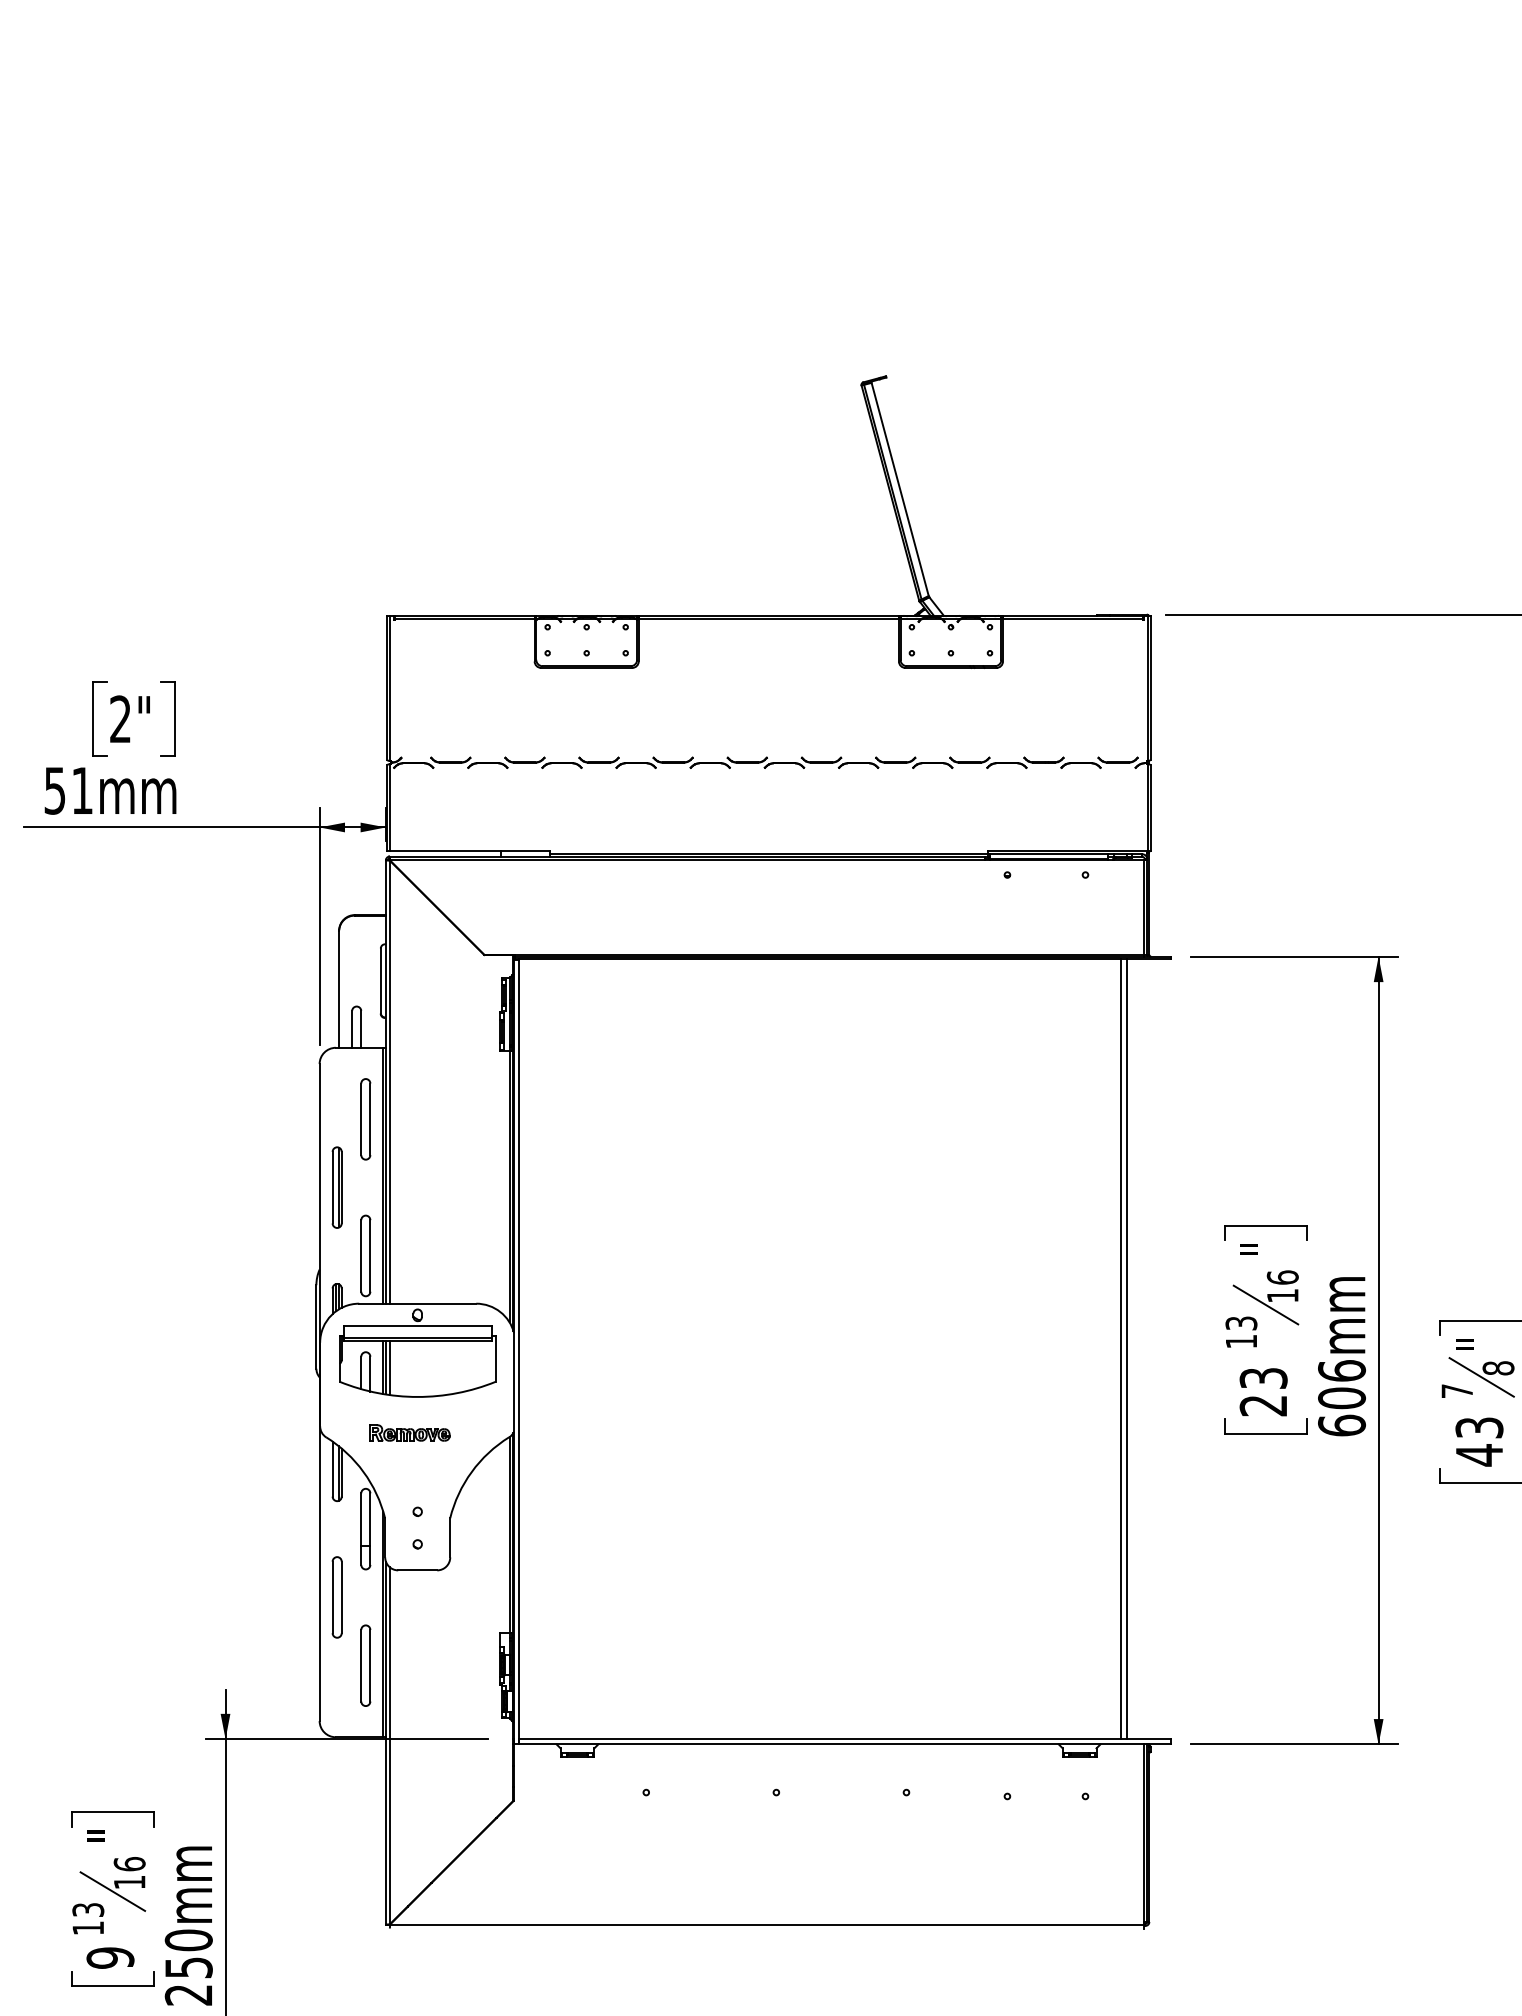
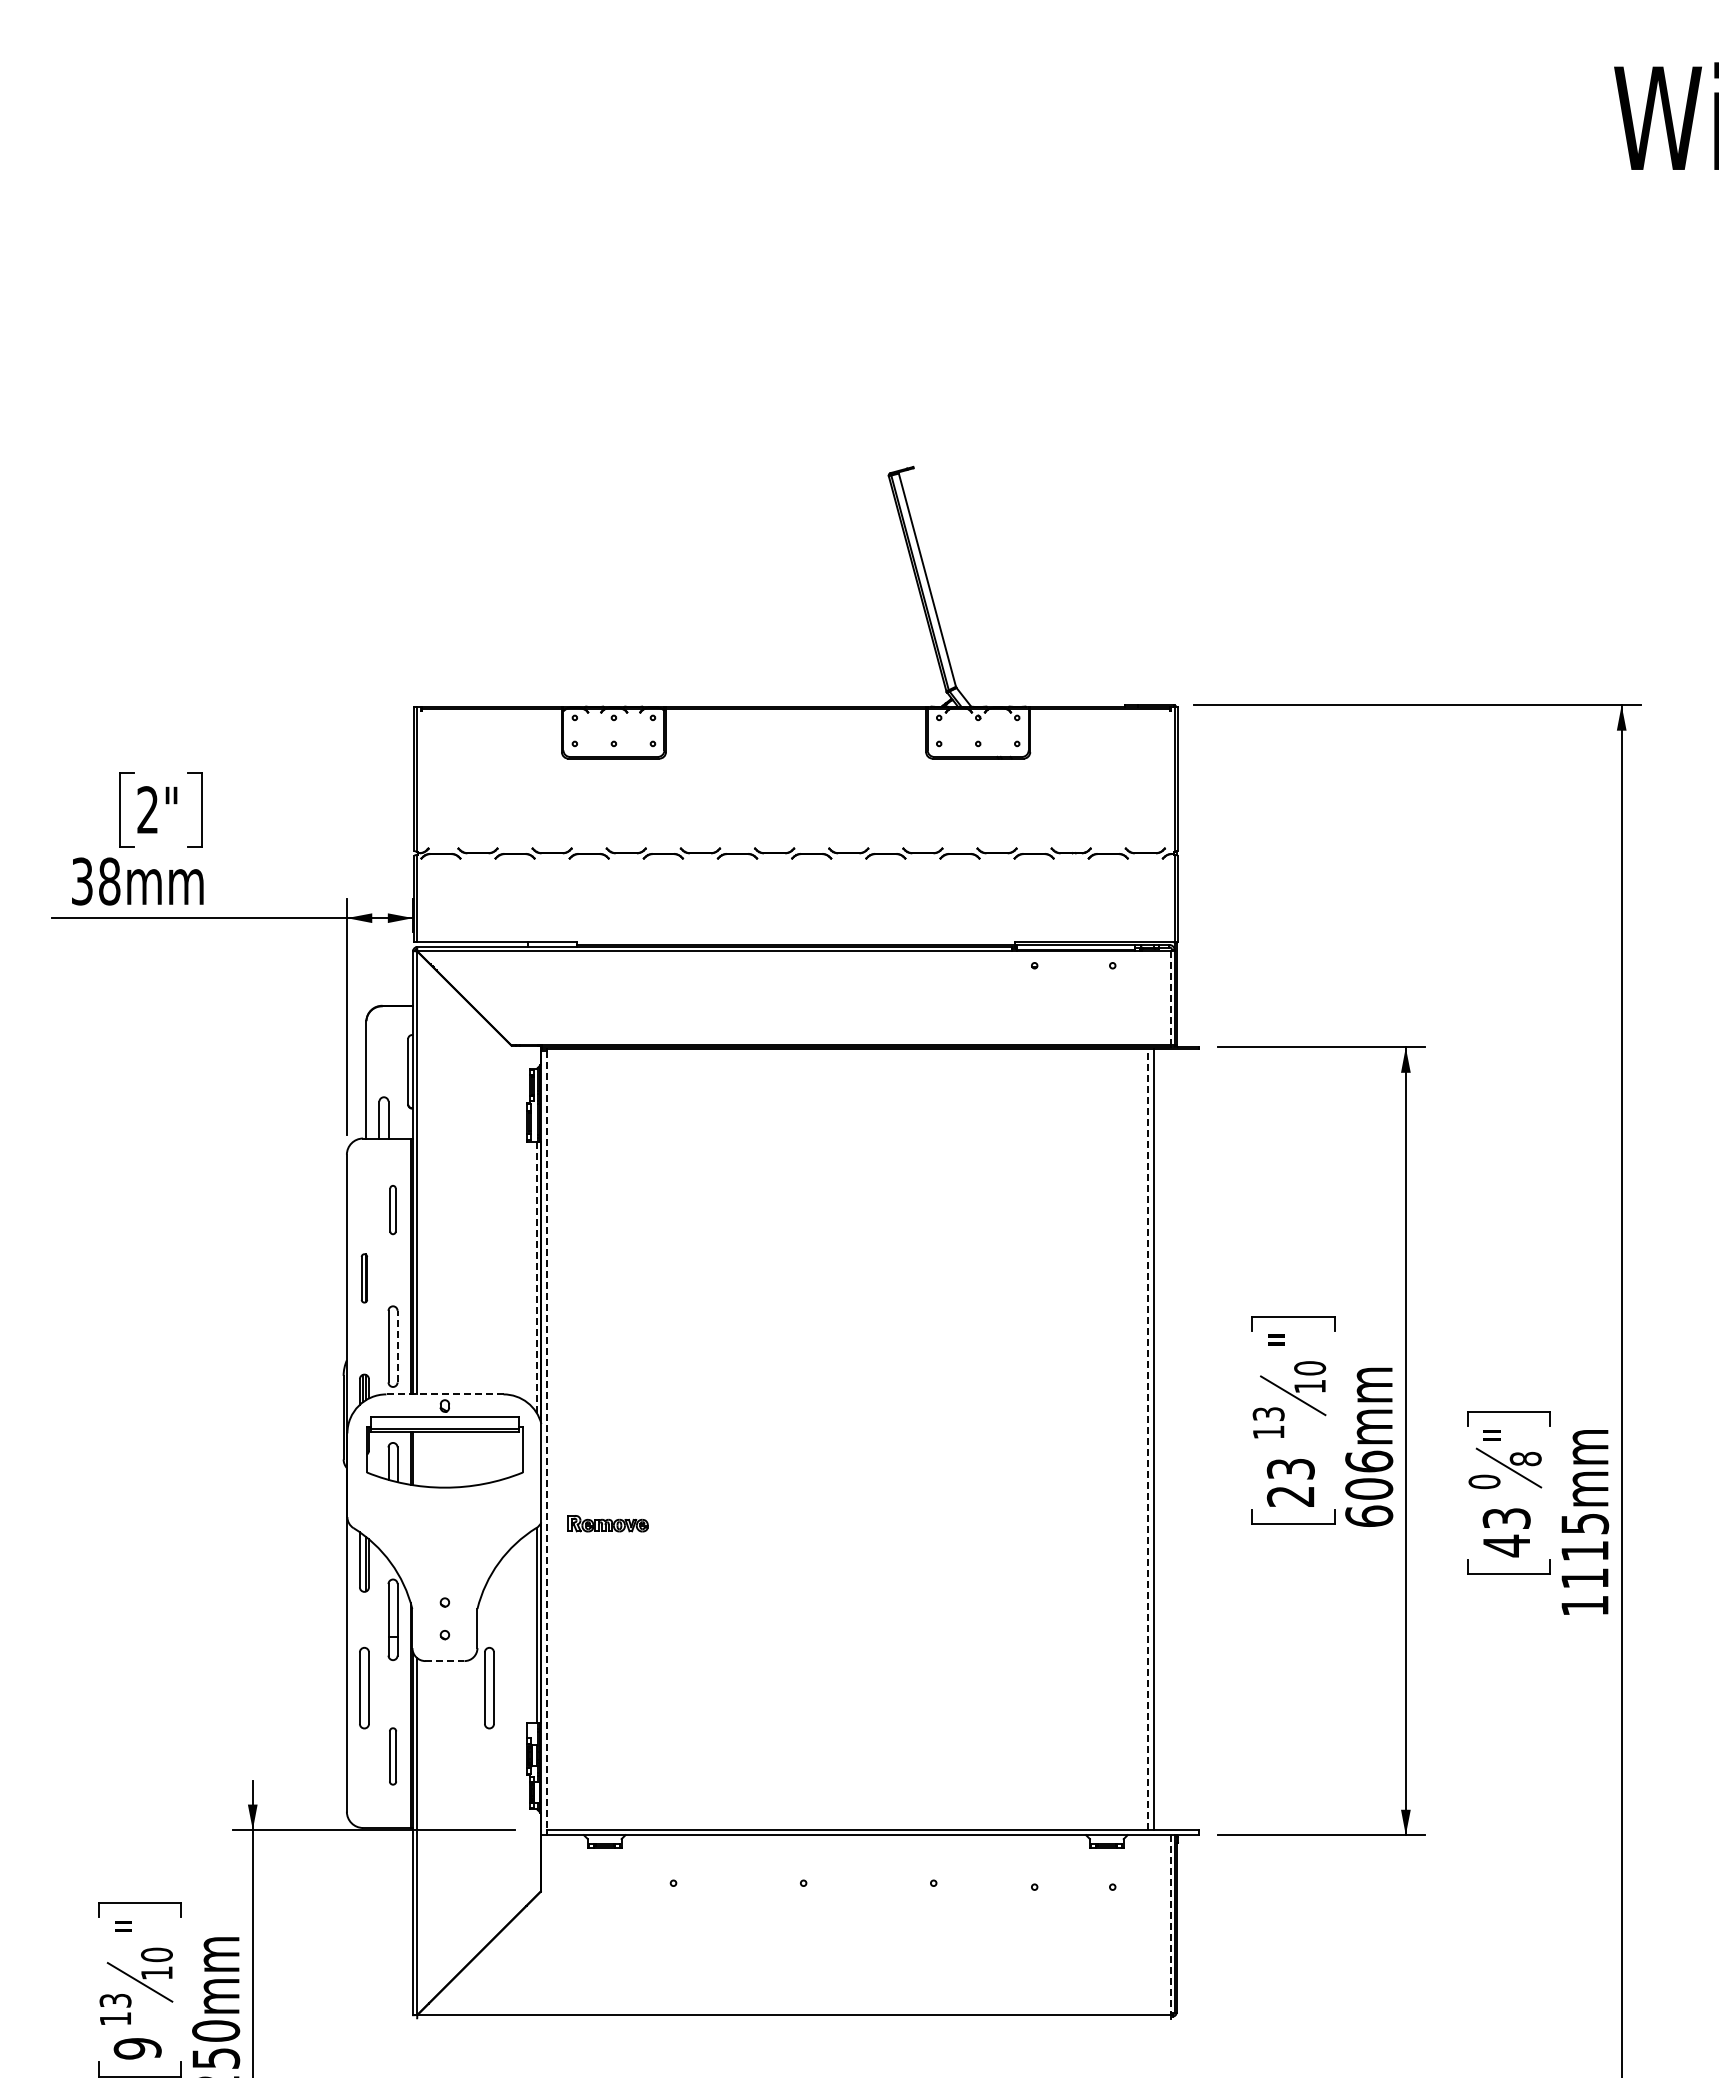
text: (69, 790) -> (96, 881), 51mm -> 38mm
line: (1143, 907) -> (1170, 998), solid -> dashed
part: (365, 1118) -> (392, 1209), size x0.6
line: (509, 1186) -> (536, 1277), solid -> dashed
part: (337, 1187) -> (364, 1278), size x0.6
line: (370, 1255) -> (397, 1346), solid -> dashed
text: (1282, 1277) -> (1309, 1368), 16 -> 10
line: (417, 1303) -> (444, 1394), solid -> dashed
line: (1120, 1348) -> (1147, 1439), solid -> dashed
line: (519, 1352) -> (546, 1443), solid -> dashed
line: (390, 1367) -> (417, 1458), removed
text: (1457, 1390) -> (1484, 1481), 7 -> 0
part: (409, 1432) -> (607, 1523), moved
line: (417, 1570) -> (444, 1661), solid -> dashed
part: (462, 1596) -> (489, 1687), added
part: (365, 1665) -> (392, 1756), size x0.7
line: (1143, 1832) -> (1170, 1923), solid -> dashed
text: (129, 1863) -> (156, 1954), 16 -> 10

